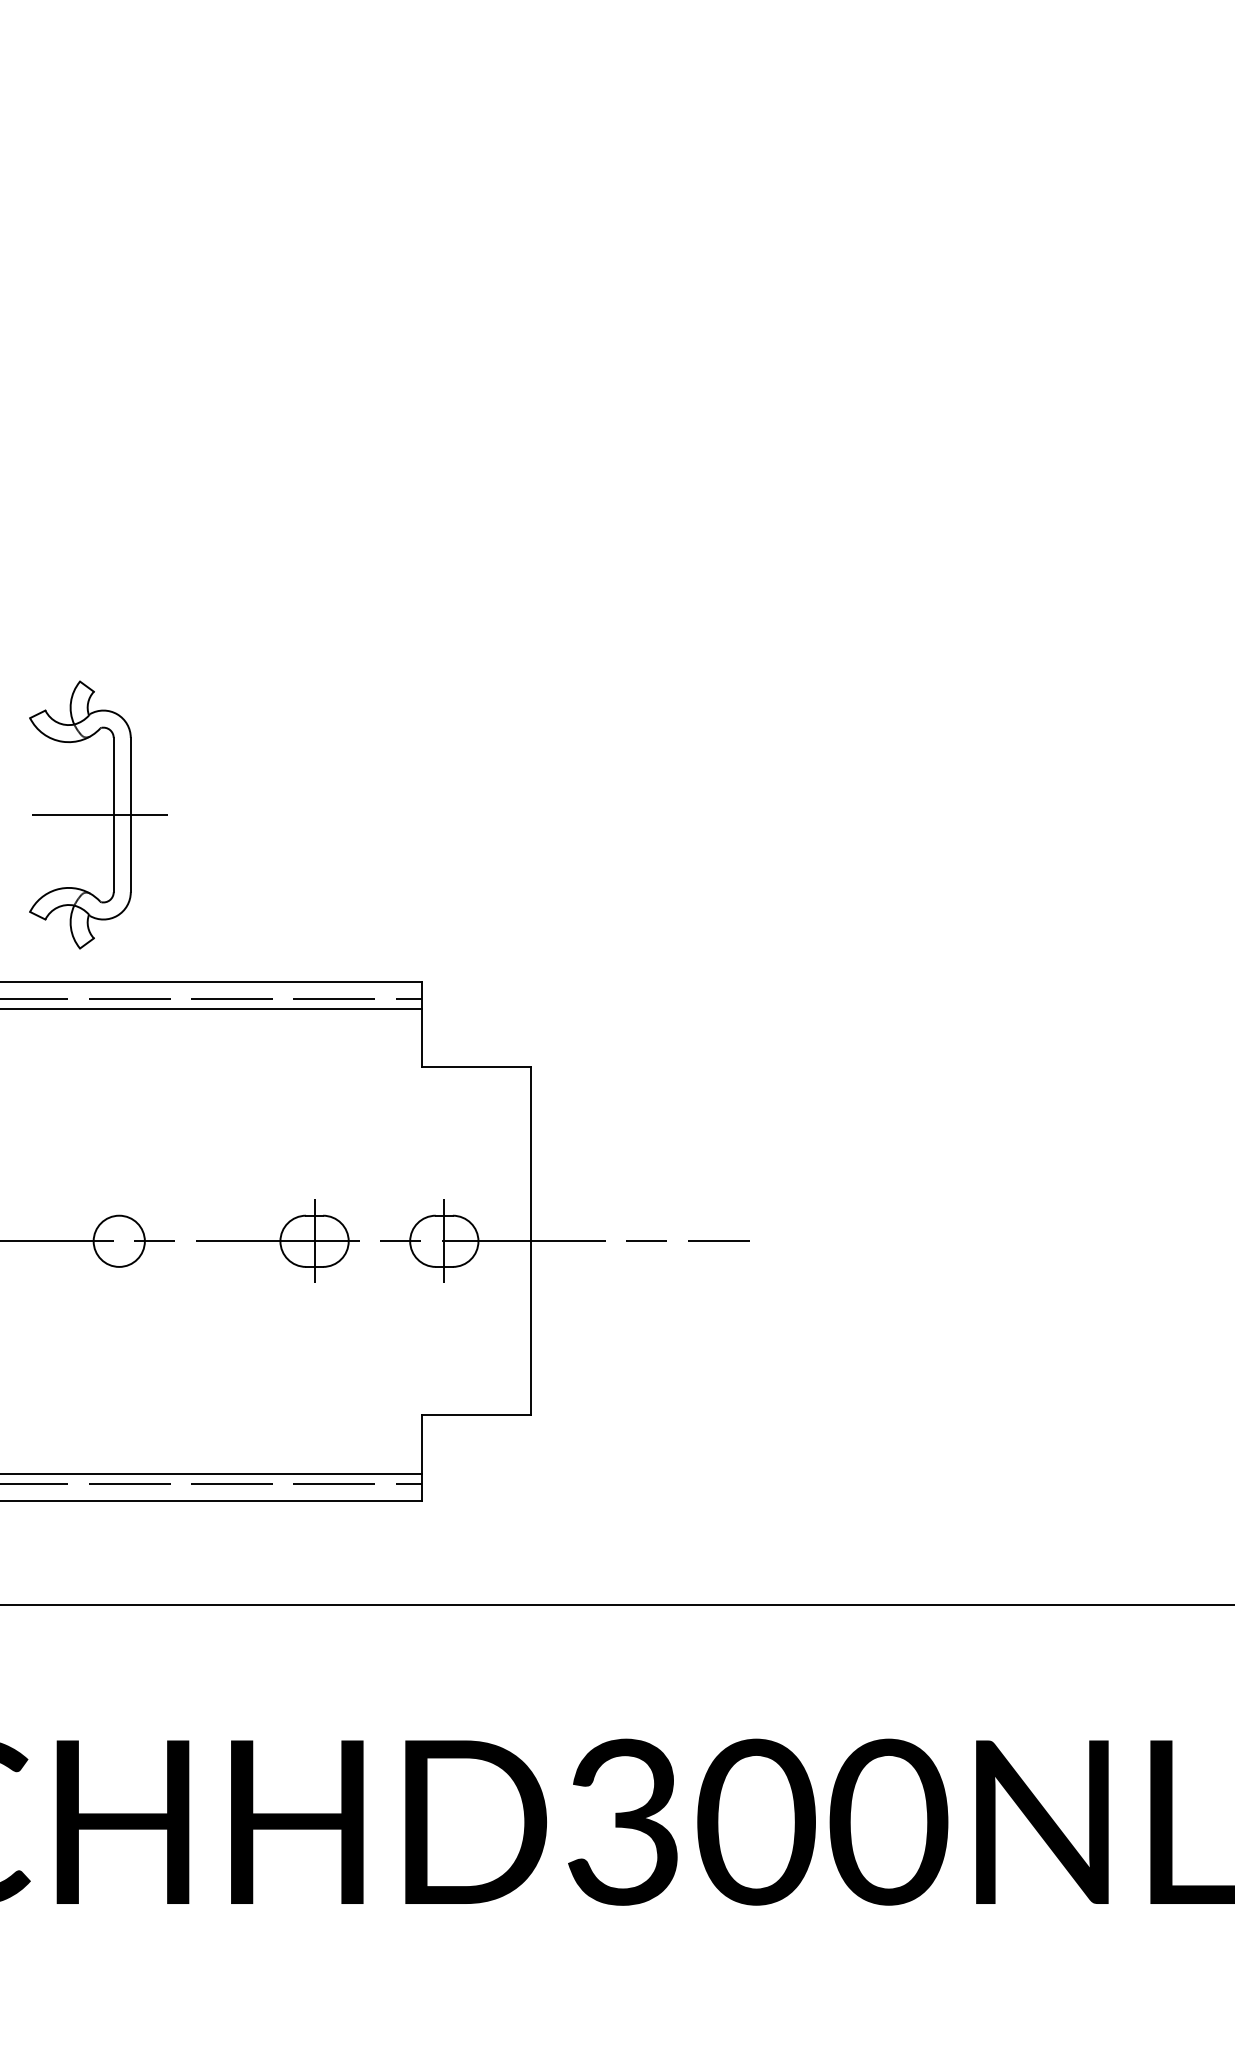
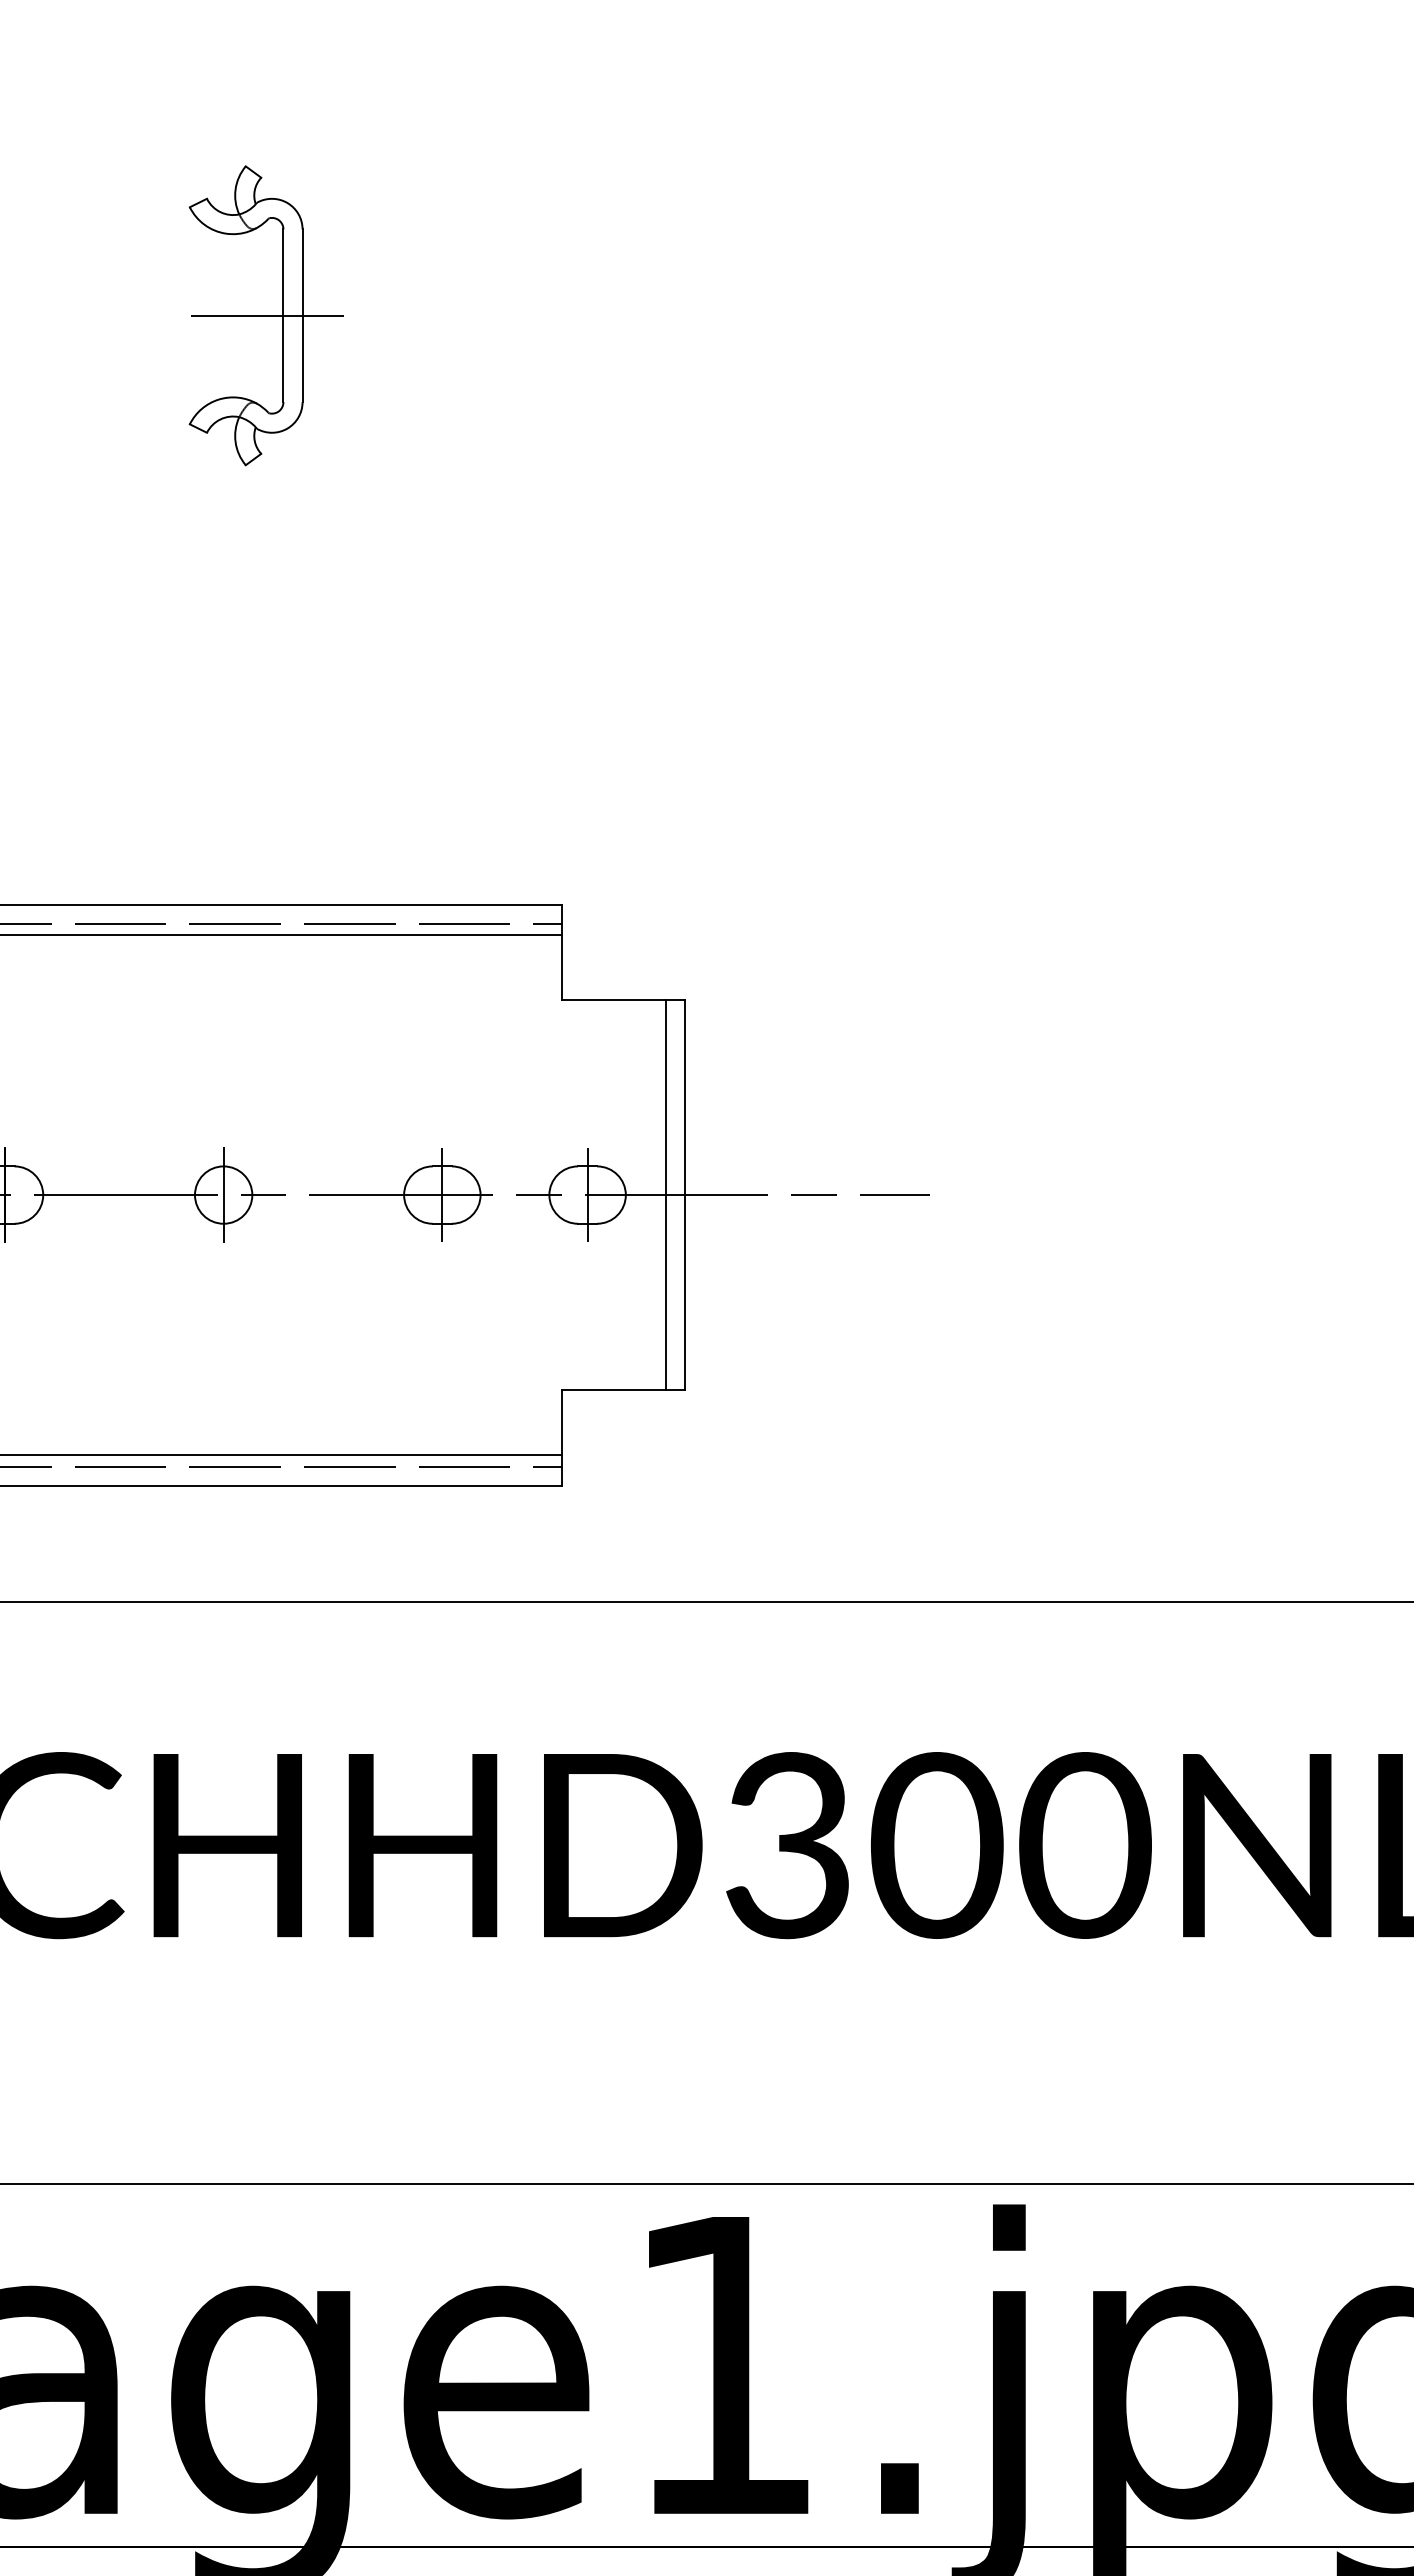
part: (97, 814) -> (265, 315), moved
line: (119, 1240) -> (223, 1194), added
line: (513, 1241) -> (665, 1195), added

